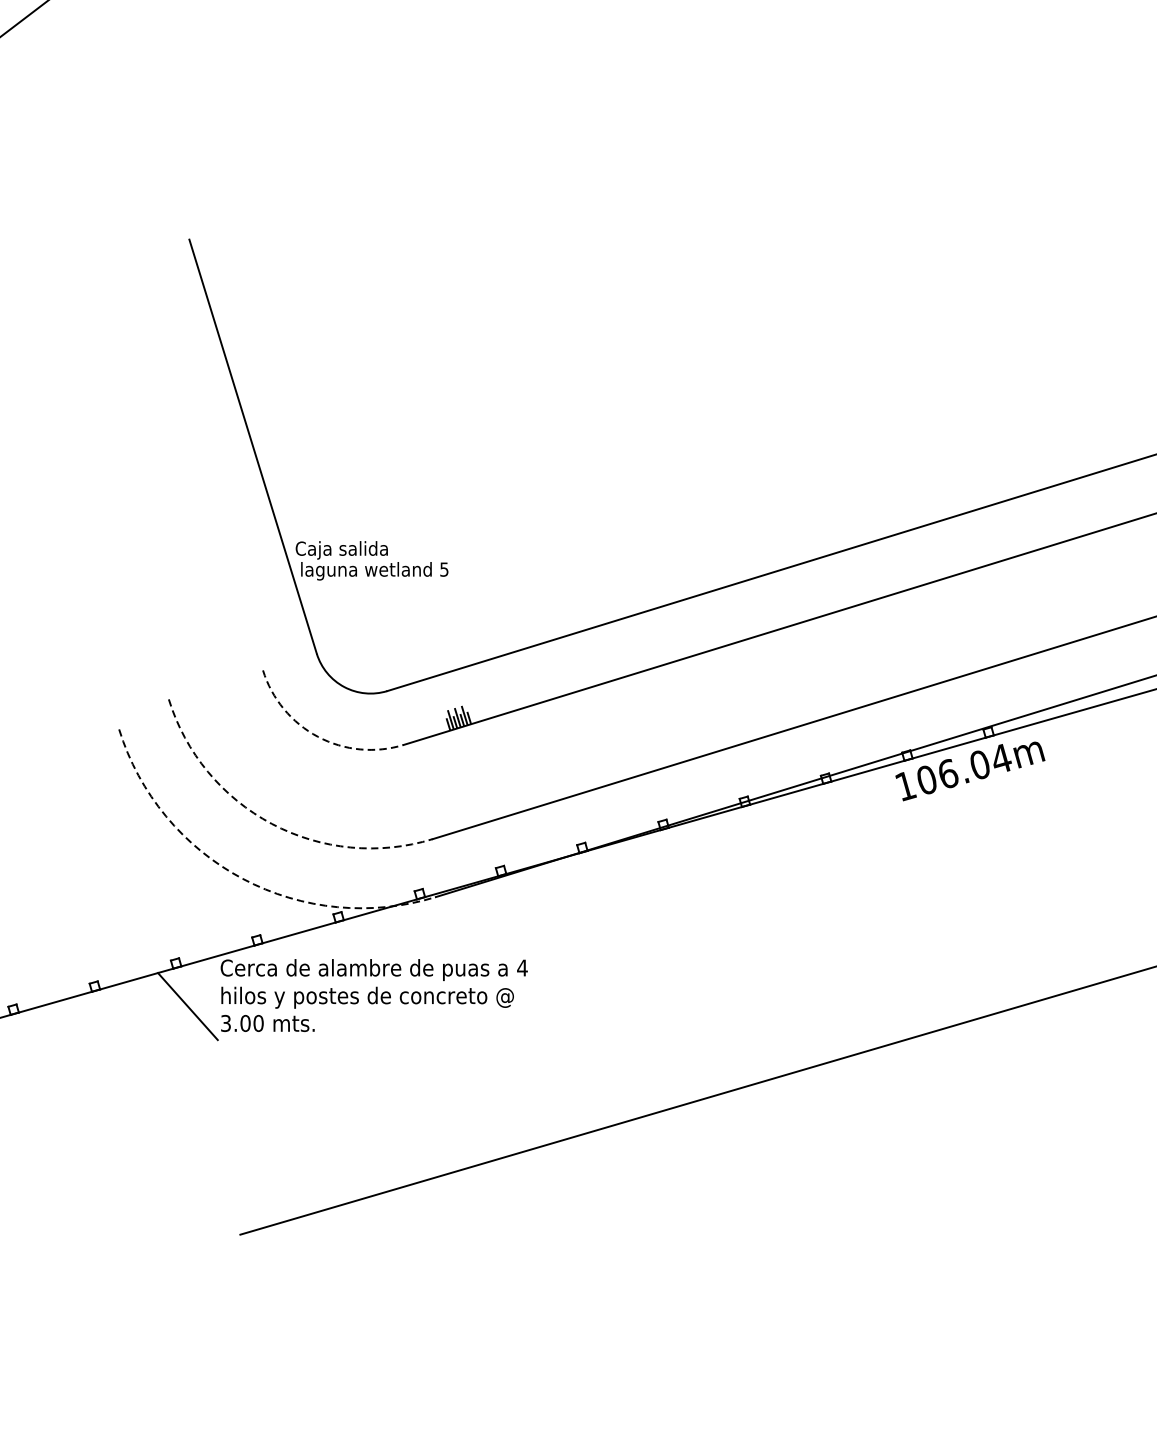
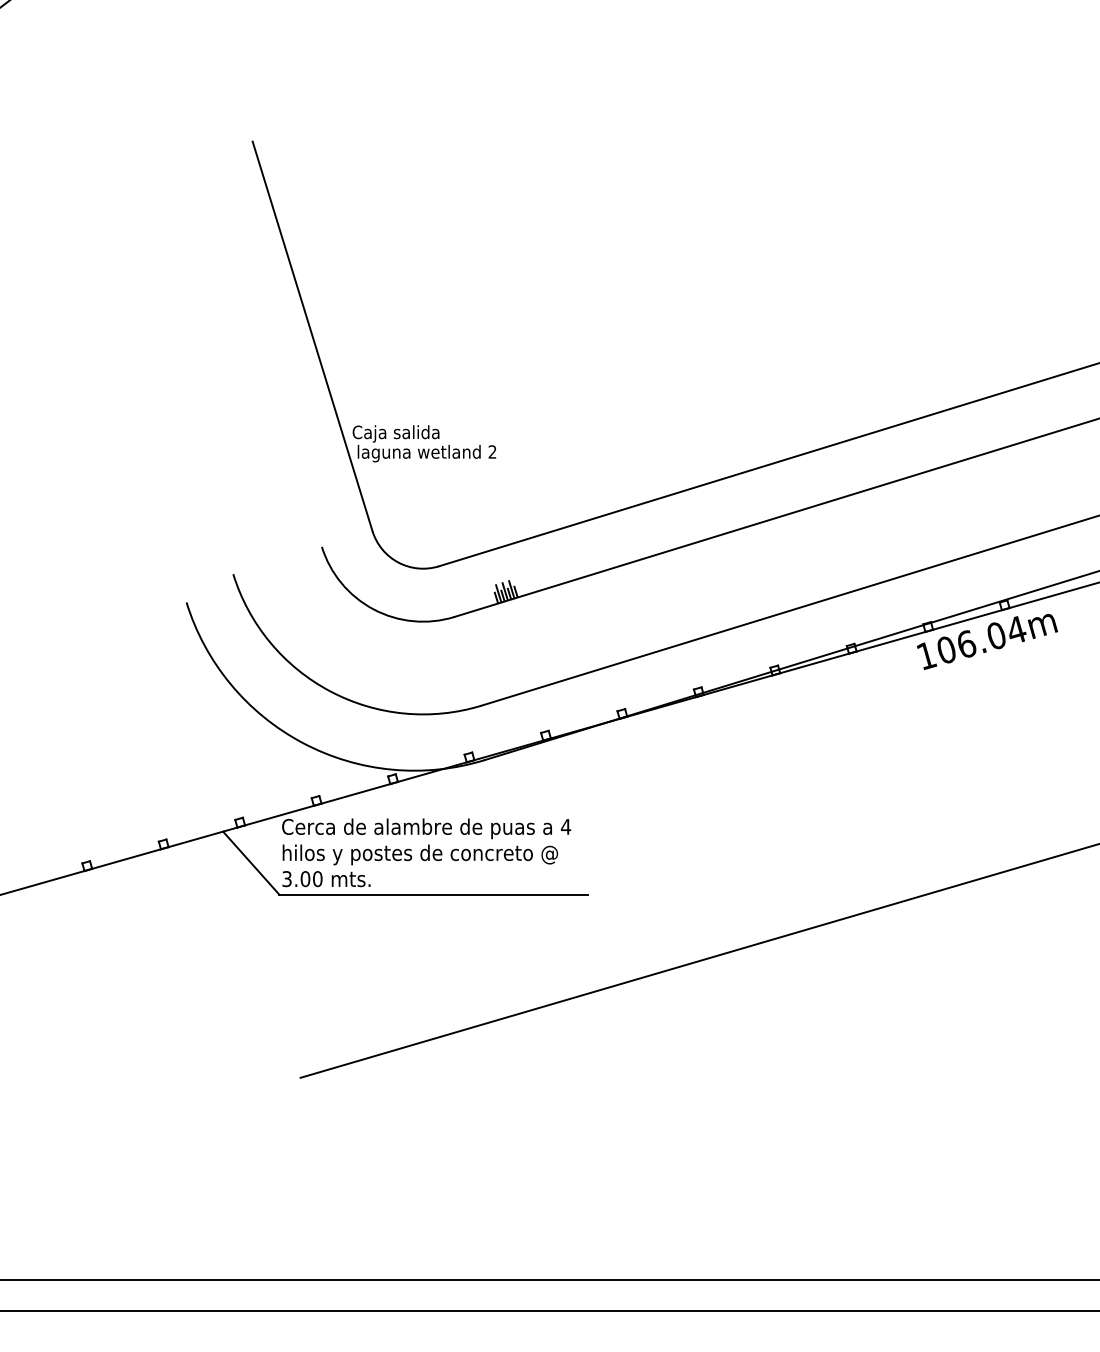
text: (444, 569) -> (492, 451), 5 -> 2
arc: (317, 736) -> (373, 609), dashed -> solid
arc: (272, 824) -> (330, 691), dashed -> solid
arc: (242, 879) -> (302, 743), dashed -> solid
line: (381, 1039) -> (433, 894), added

